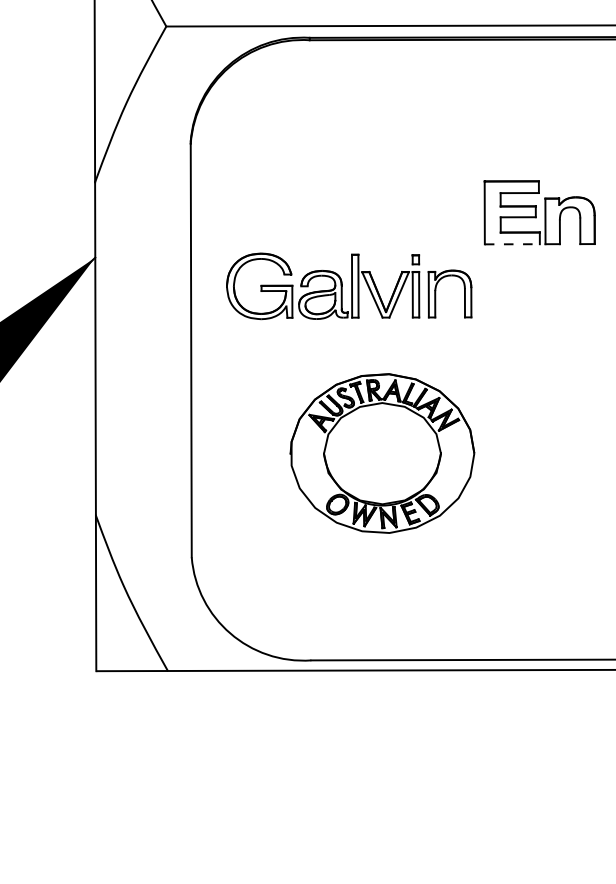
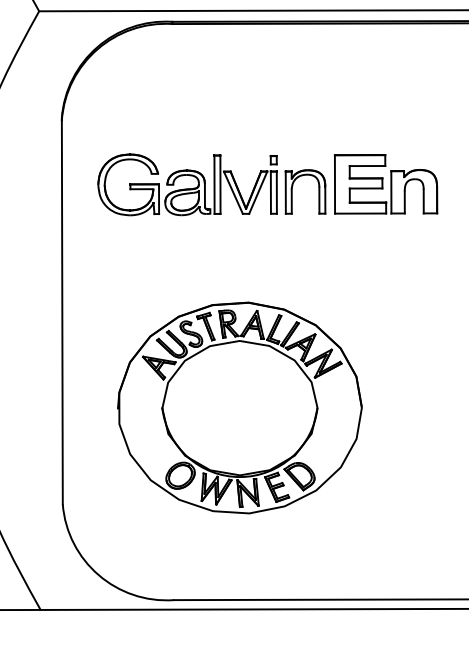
line: (512, 244) -> (360, 213), dashed -> solid
part: (349, 286) -> (212, 184), moved
part: (382, 453) -> (239, 407), size x1.43

